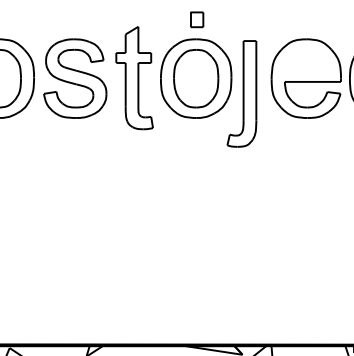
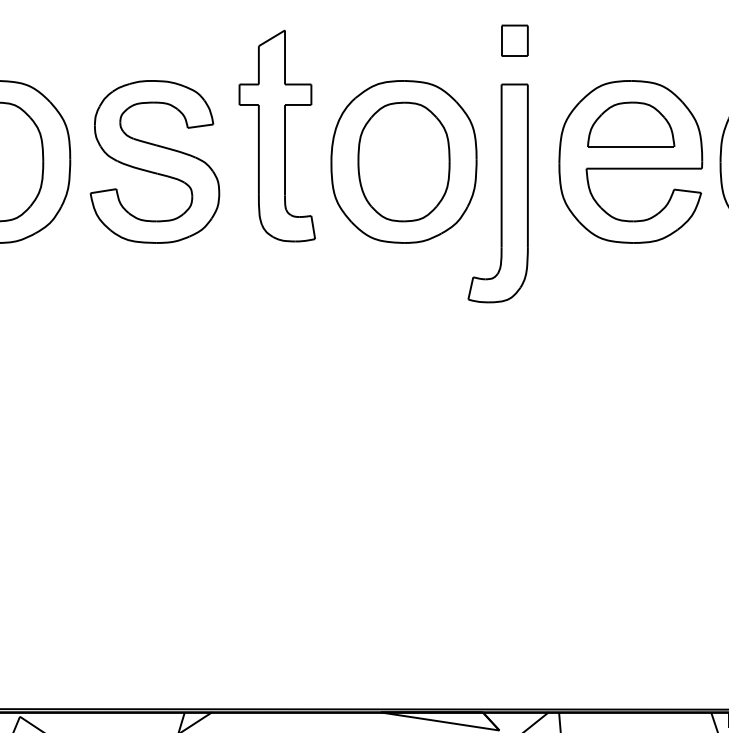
part: (197, 19) -> (515, 40), moved
part: (306, 59) -> (631, 122), added
part: (134, 78) -> (276, 136), moved

